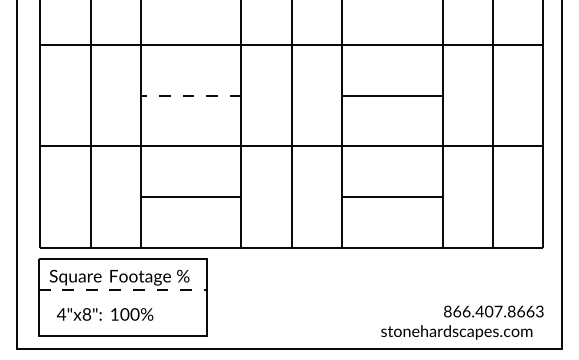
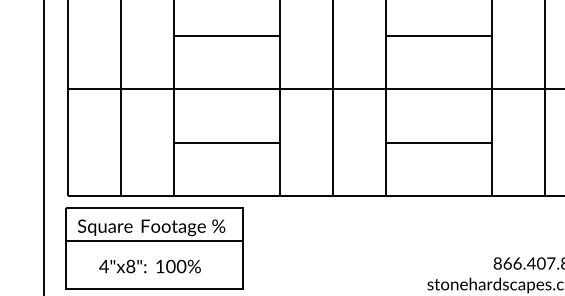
line: (190, 95) -> (226, 35), dashed -> solid
line: (122, 289) -> (154, 240), dashed -> solid
text: (104, 314) -> (149, 266), moved

